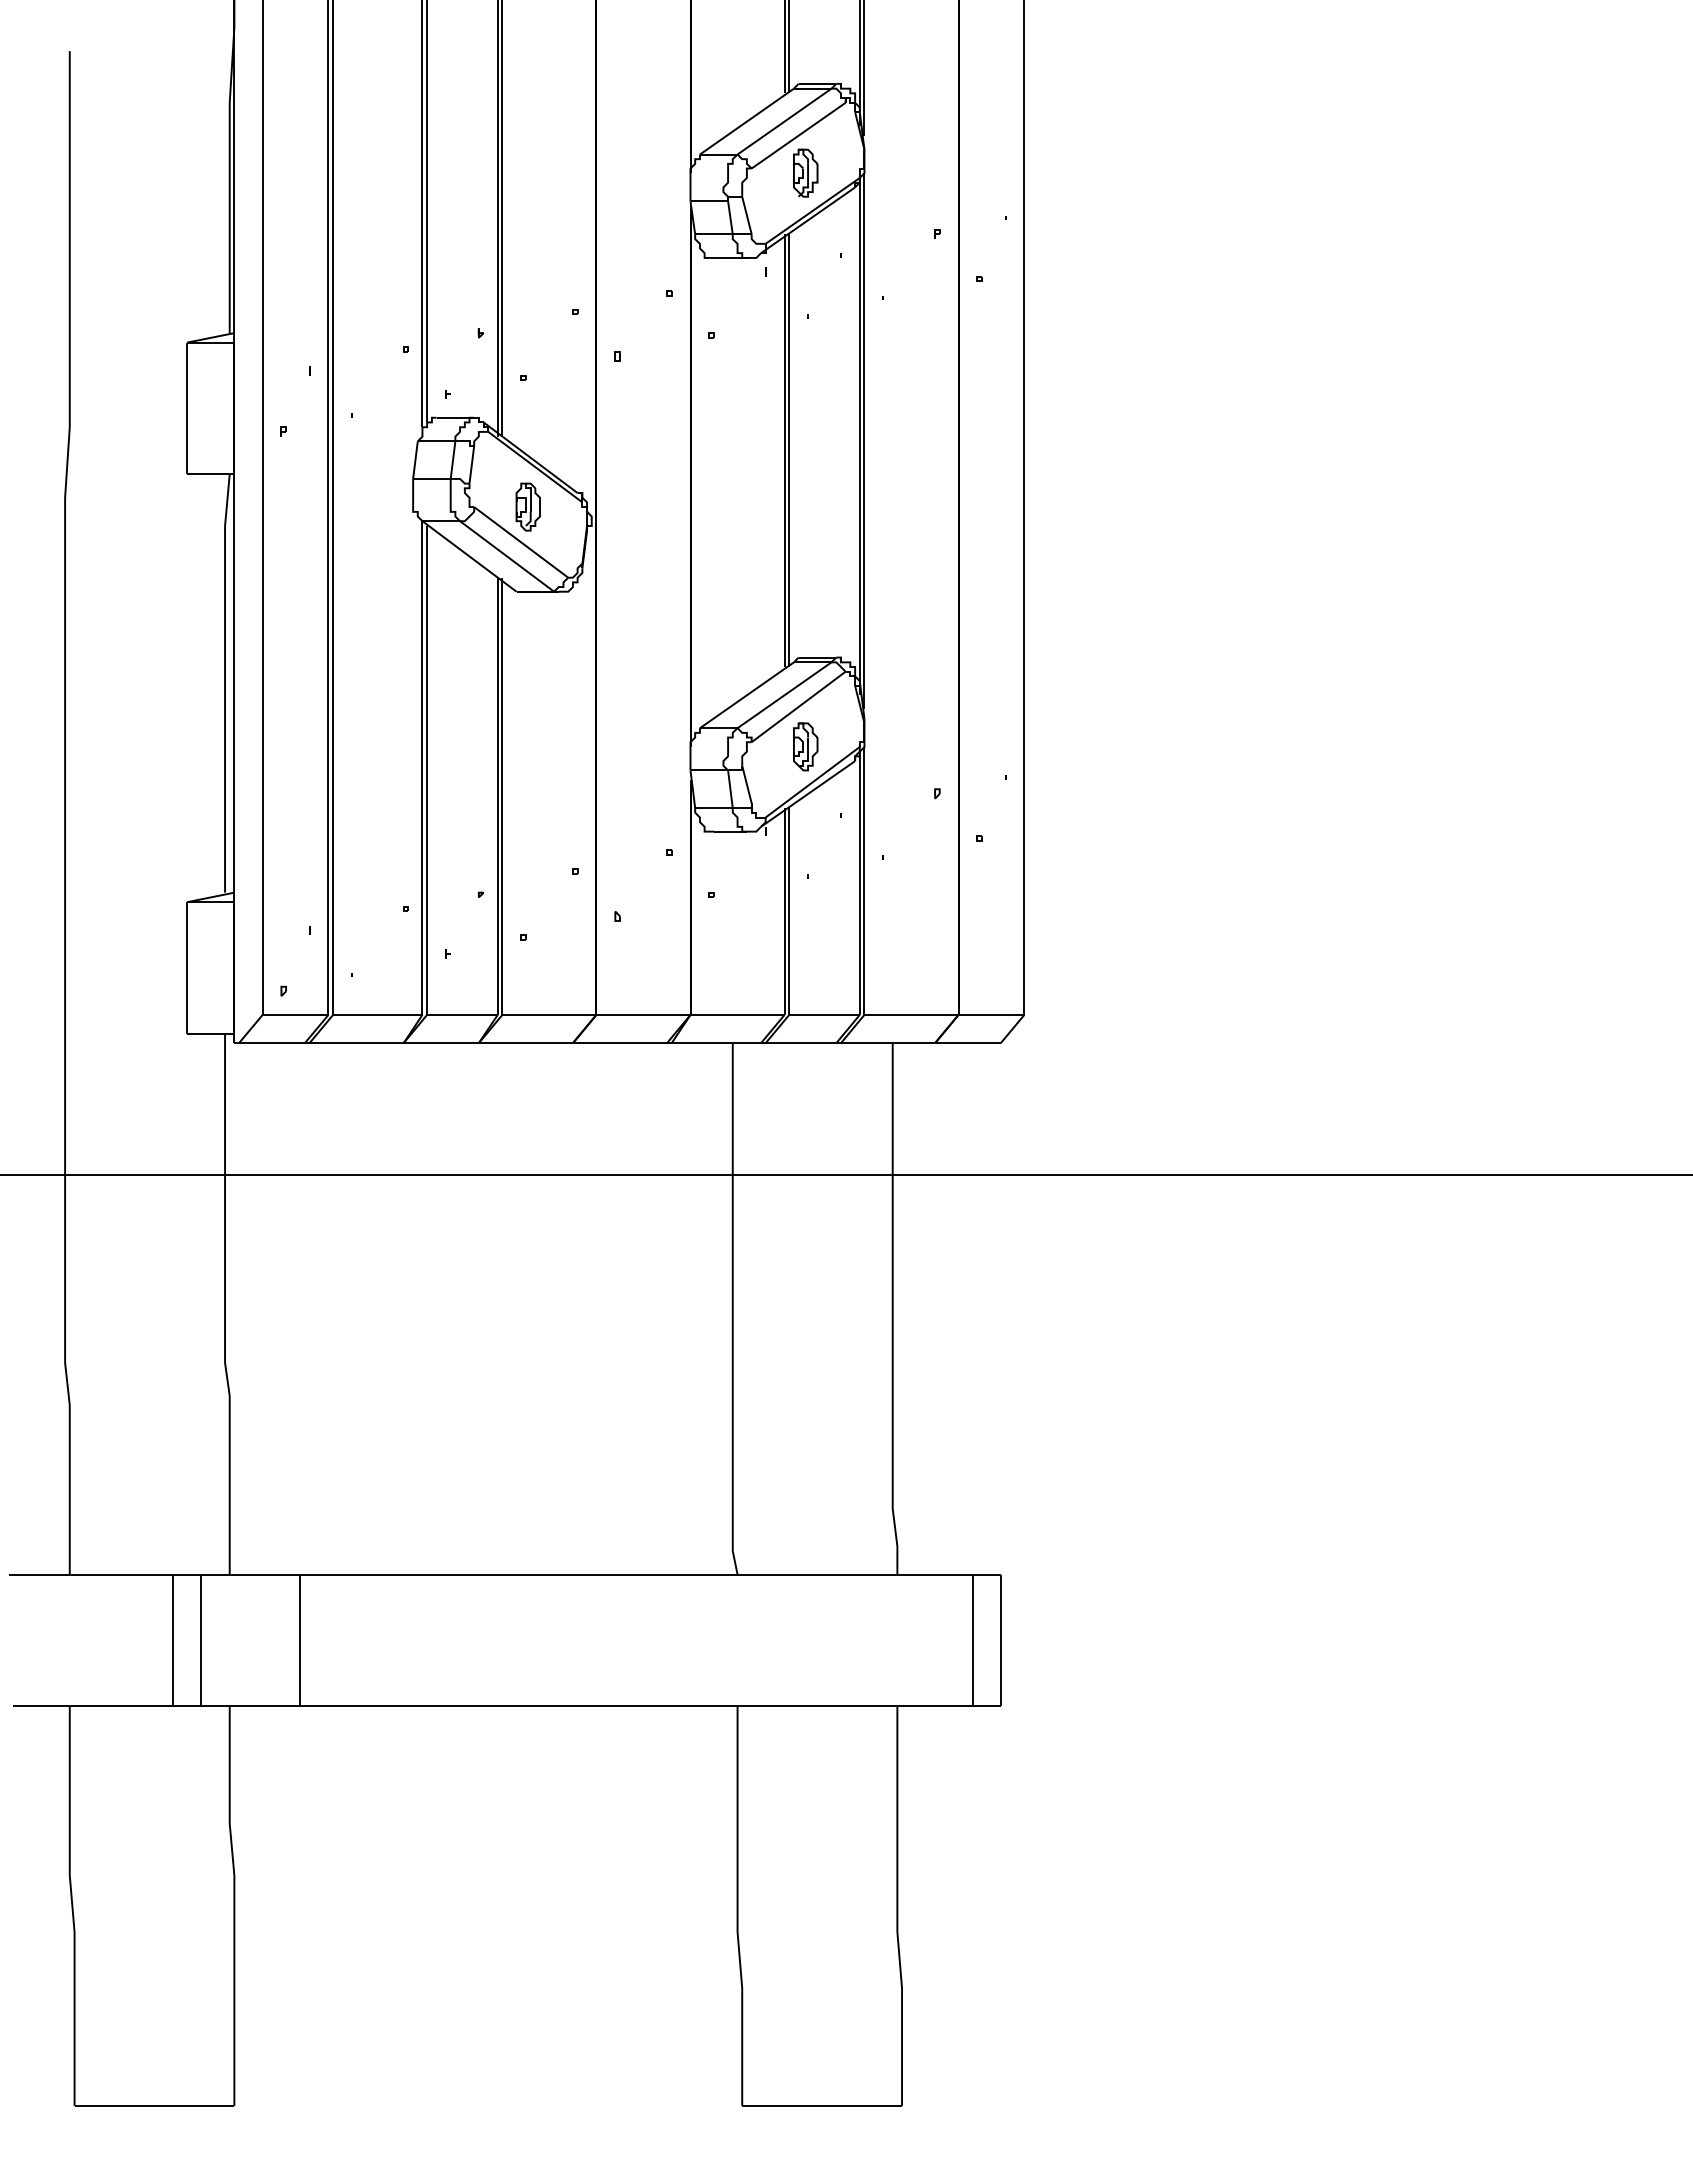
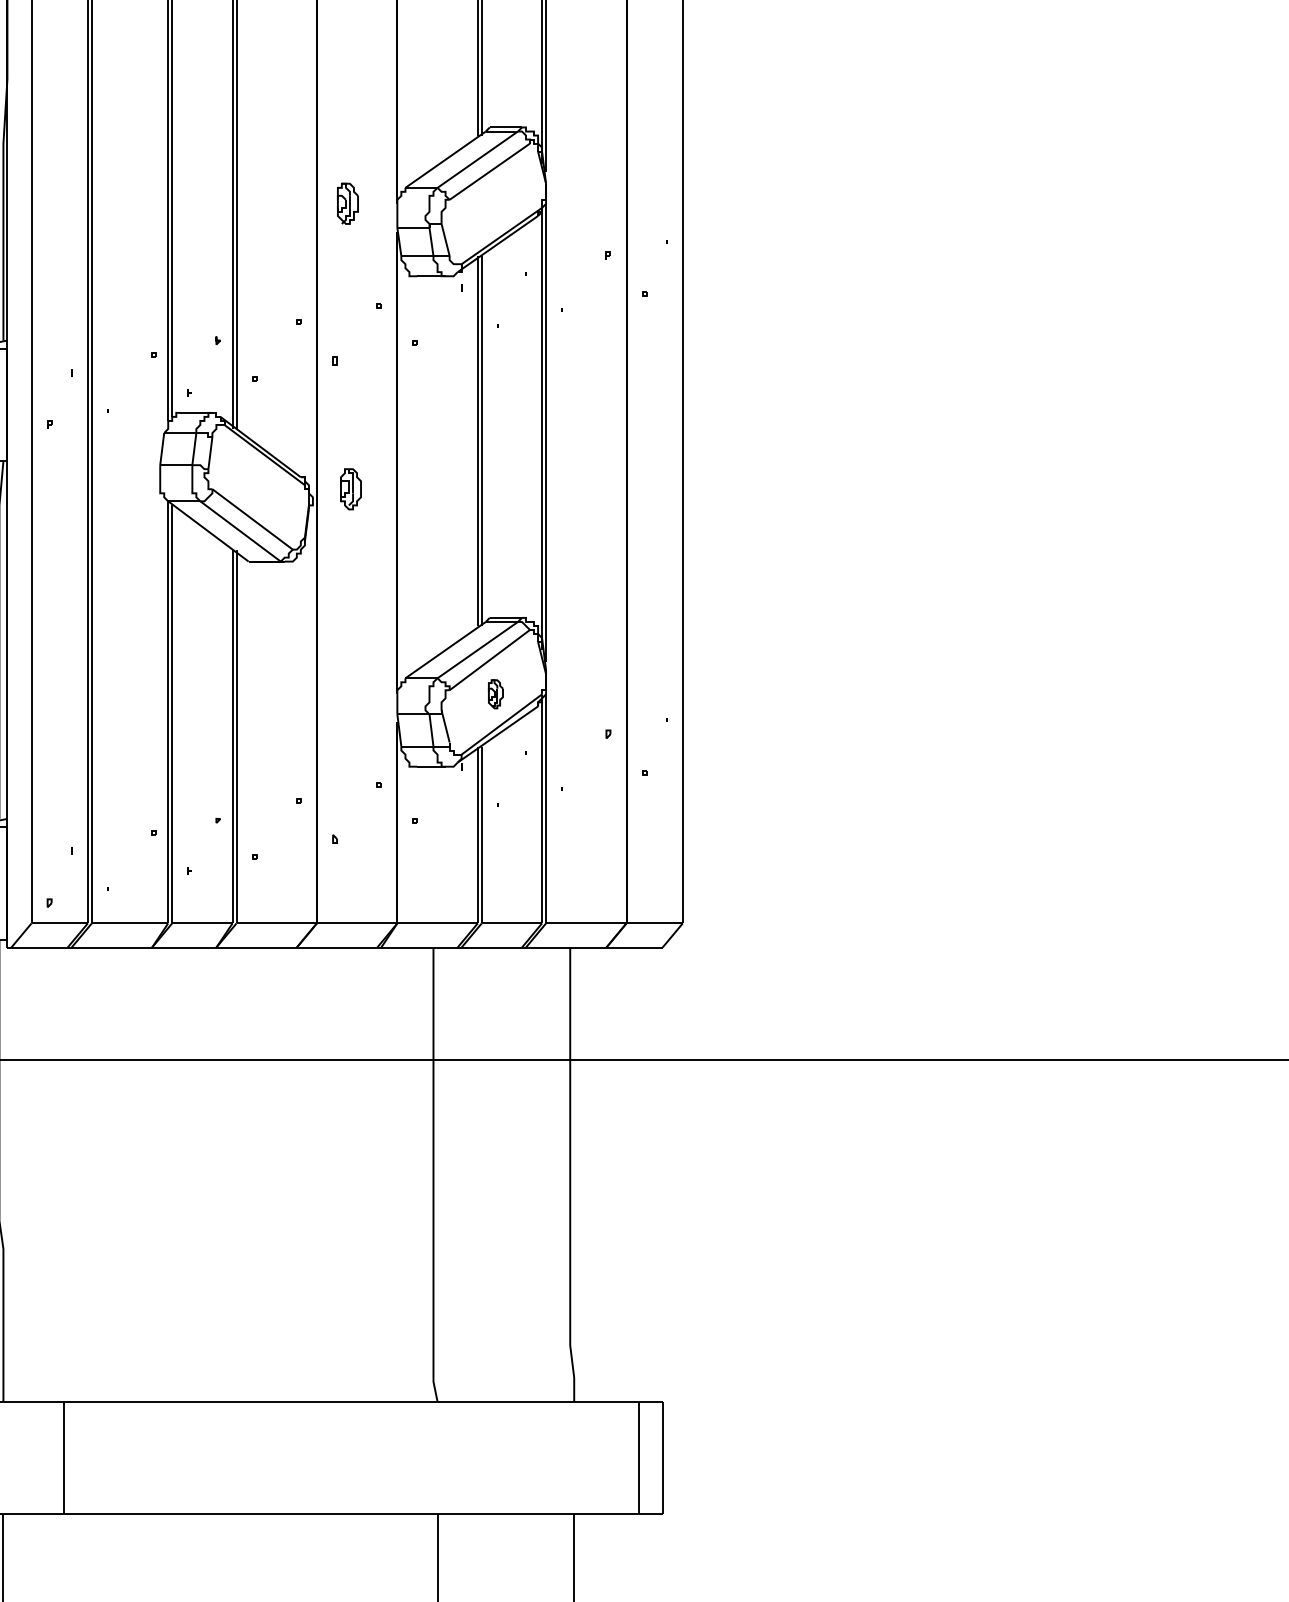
part: (805, 172) -> (347, 203), moved
part: (527, 506) -> (350, 488), moved
part: (805, 746) -> (495, 693), size x0.7

